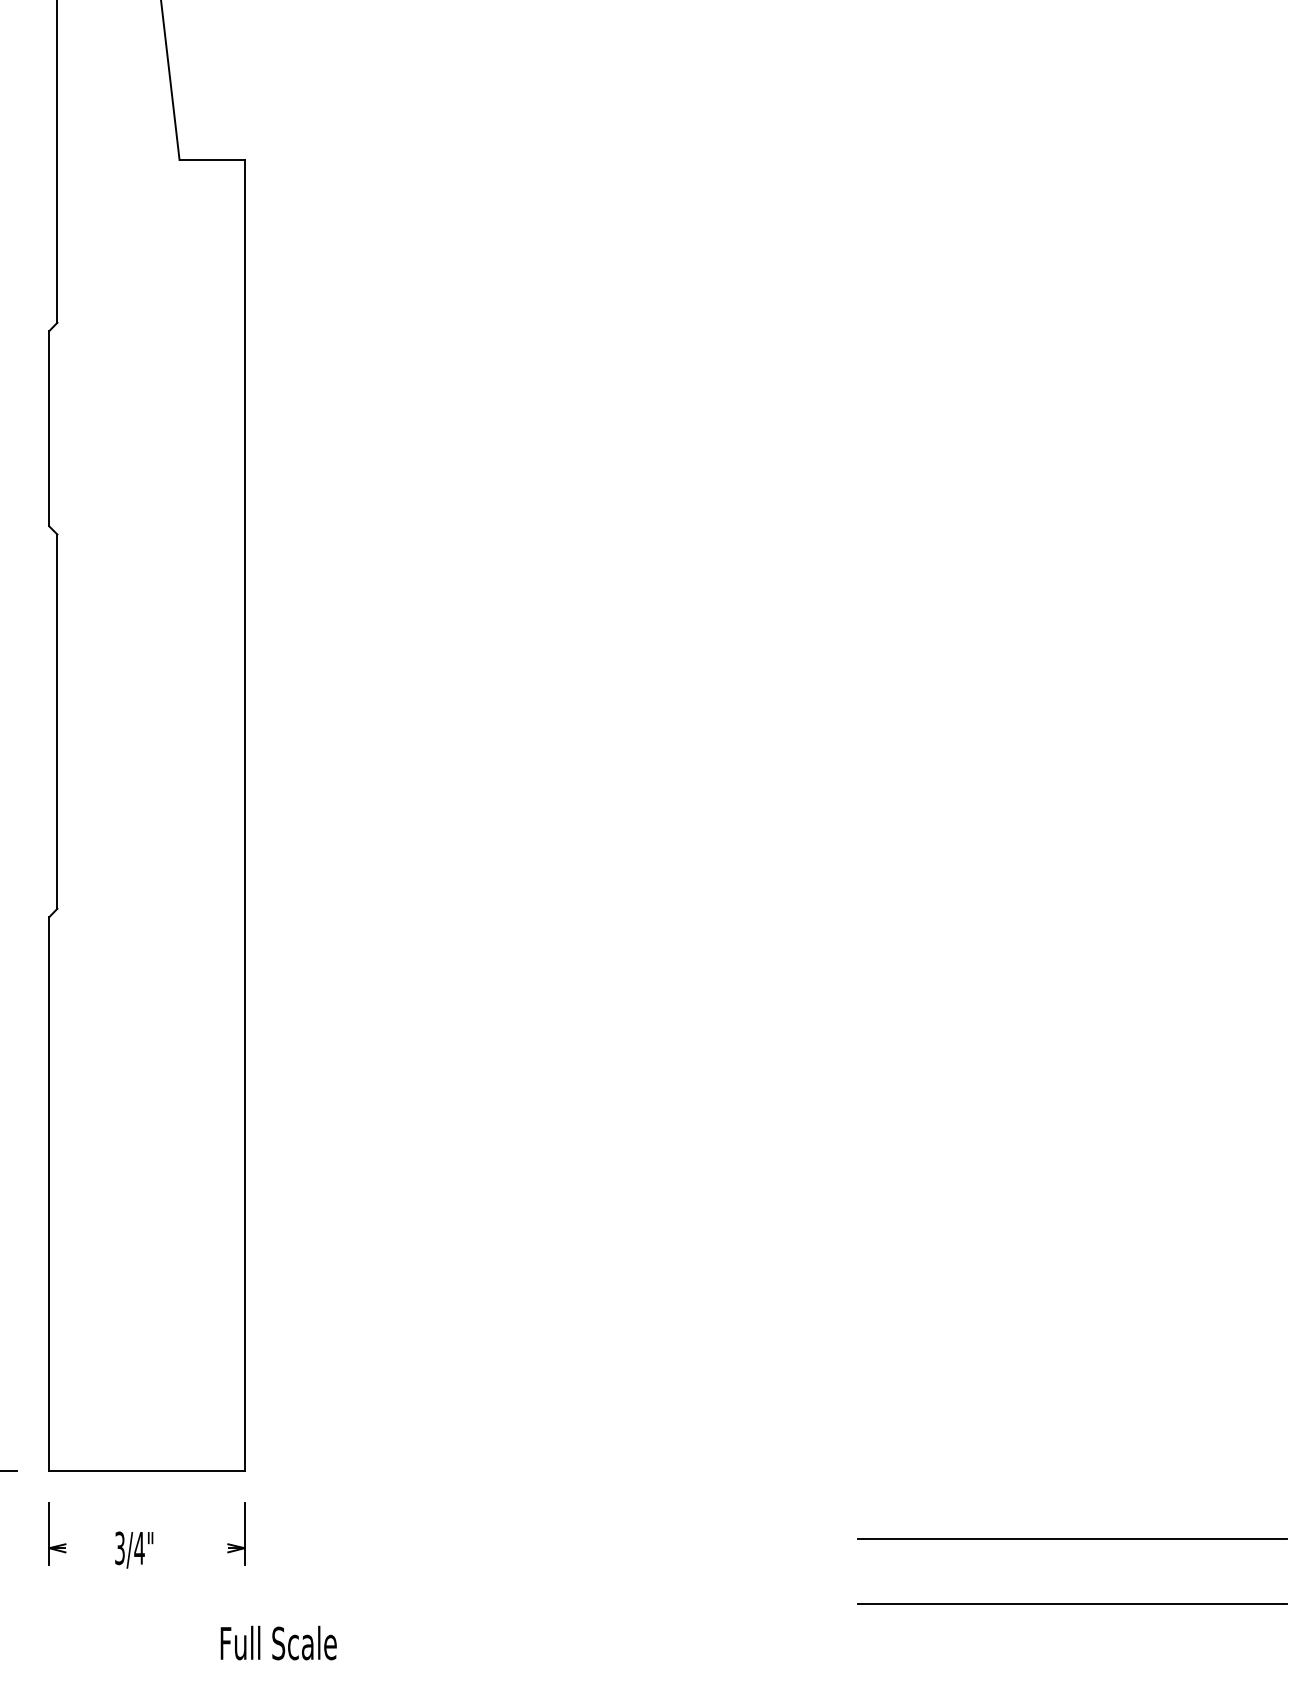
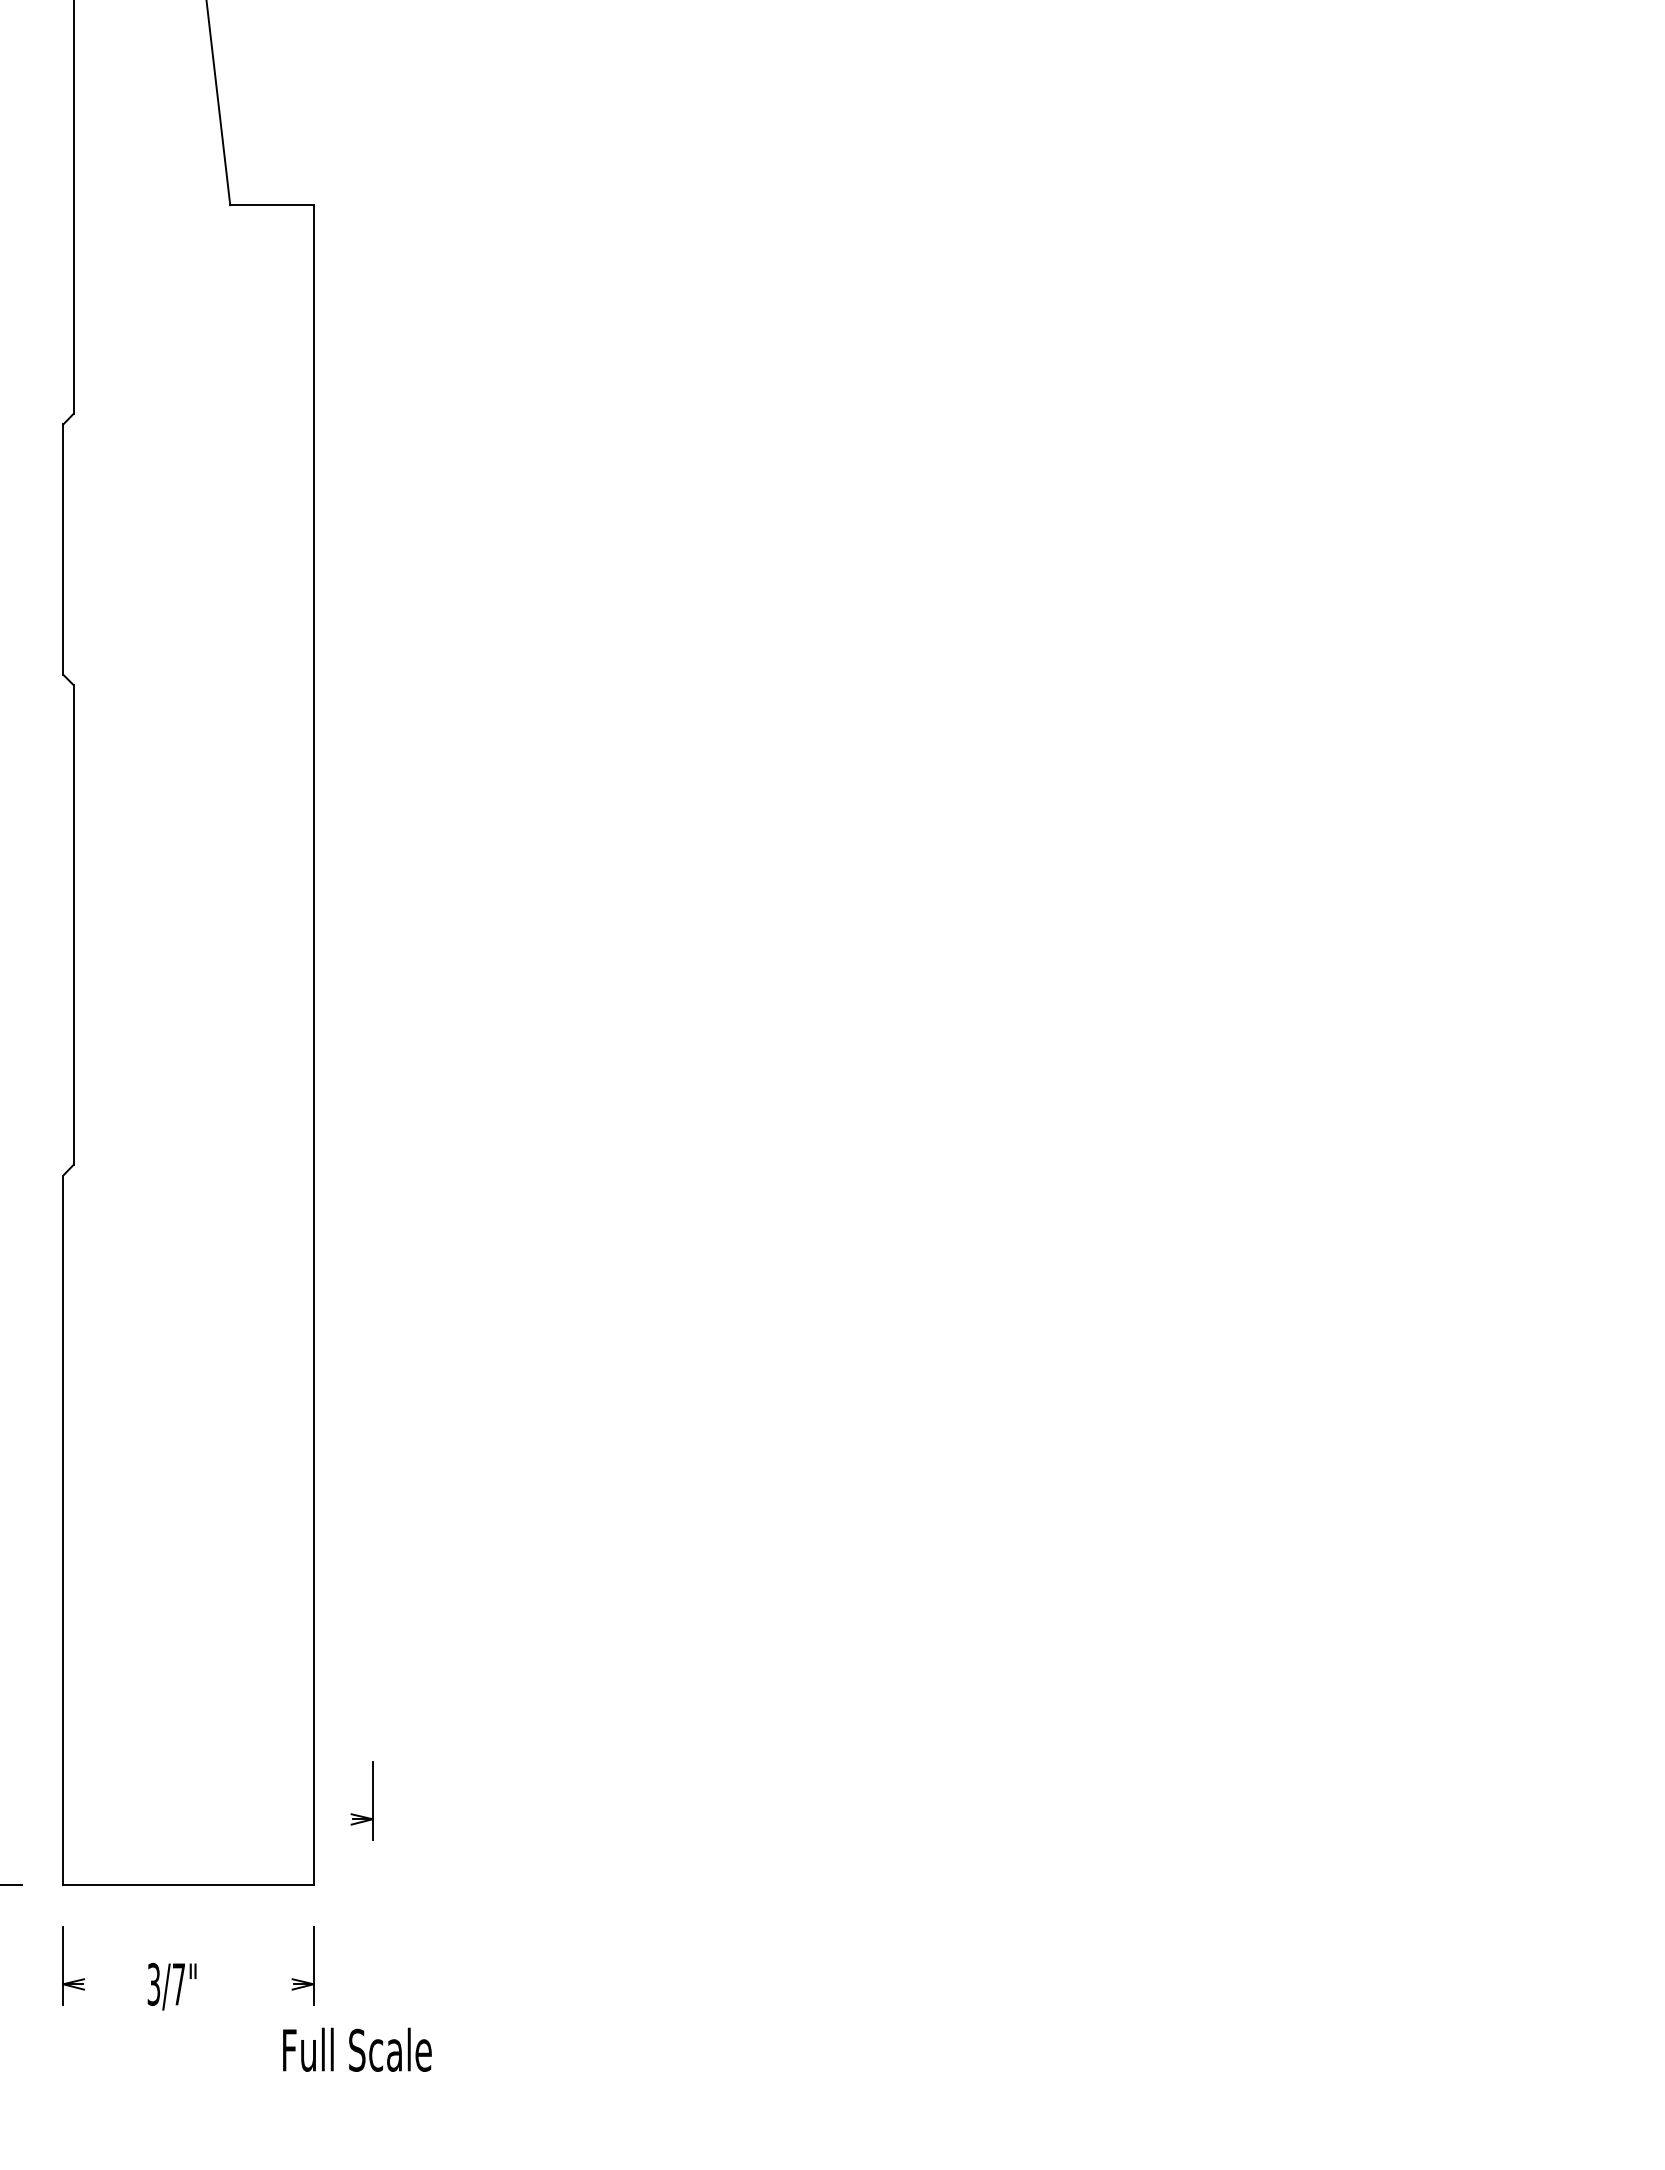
part: (290, 1404) -> (372, 1800), added
line: (1072, 1539) -> (1374, 1972), removed
text: (139, 1548) -> (178, 1984), 3/4" -> 3/7"
line: (1072, 1603) -> (1374, 2055), removed
text: (278, 1642) -> (357, 2049), moved

